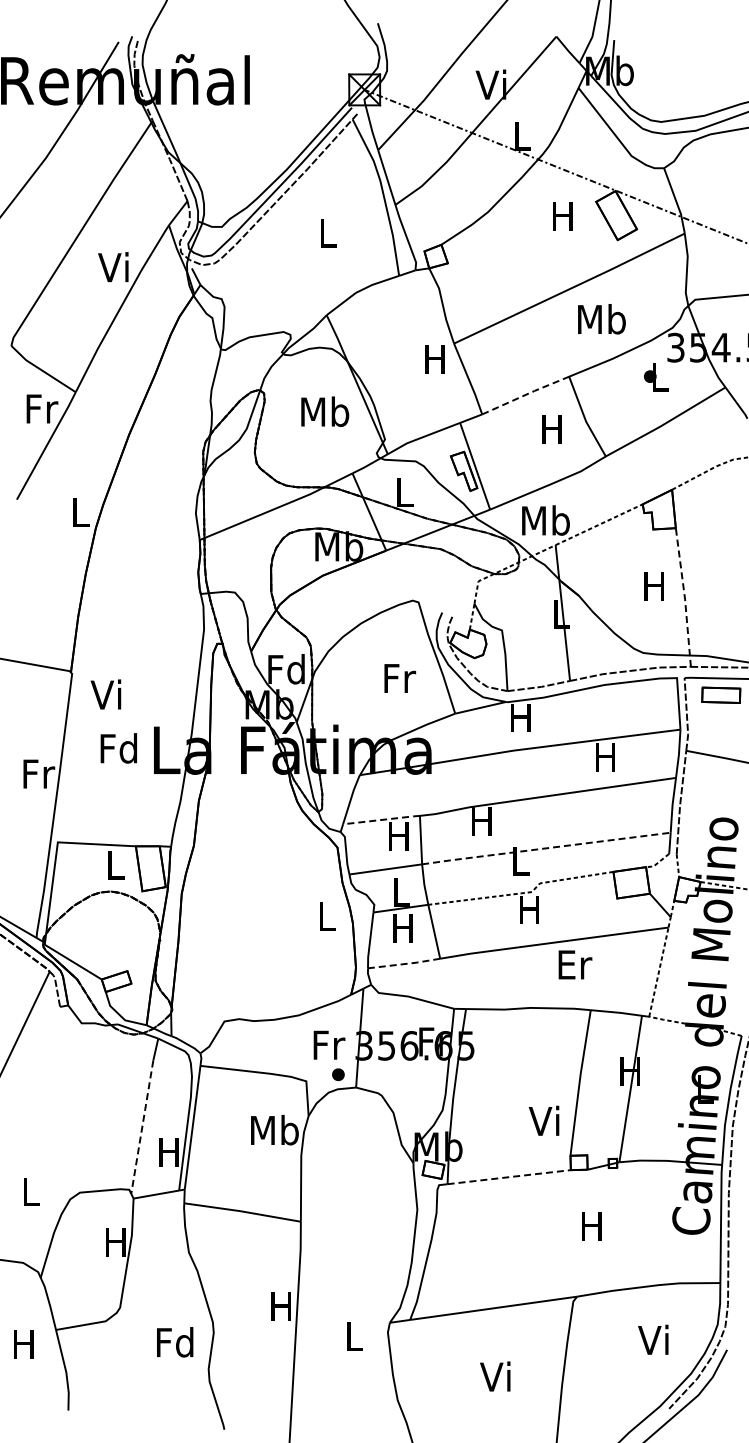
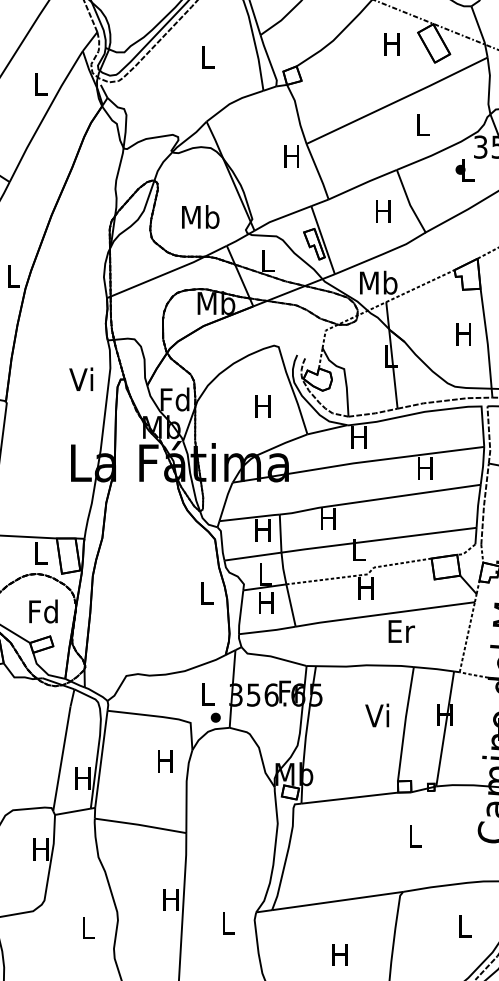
text: (113, 267) -> (39, 84), Vi -> L
text: (601, 319) -> (422, 125), Mb -> L
line: (526, 394) -> (363, 183), dashed -> solid
text: (325, 411) -> (200, 216), moved
line: (684, 598) -> (487, 343), dashed -> solid
text: (400, 678) -> (264, 406), Fr -> H
text: (105, 694) -> (80, 379), moved
text: (118, 748) -> (43, 611), moved
line: (381, 819) -> (249, 517), dashed -> solid
line: (545, 848) -> (378, 540), dashed -> solid
line: (404, 964) -> (267, 631), dashed -> solid
text: (329, 1044) -> (208, 694), Fr -> L
text: (543, 1120) -> (376, 715), moved
line: (142, 1127) -> (62, 759), dashed -> solid
text: (274, 1129) -> (165, 760), Mb -> H
line: (509, 1177) -> (350, 798), dashed -> solid
text: (591, 1226) -> (414, 836), H -> L
text: (653, 1339) -> (463, 925), Vi -> L
text: (175, 1342) -> (87, 927), Fd -> L
text: (495, 1376) -> (339, 954), Vi -> H

